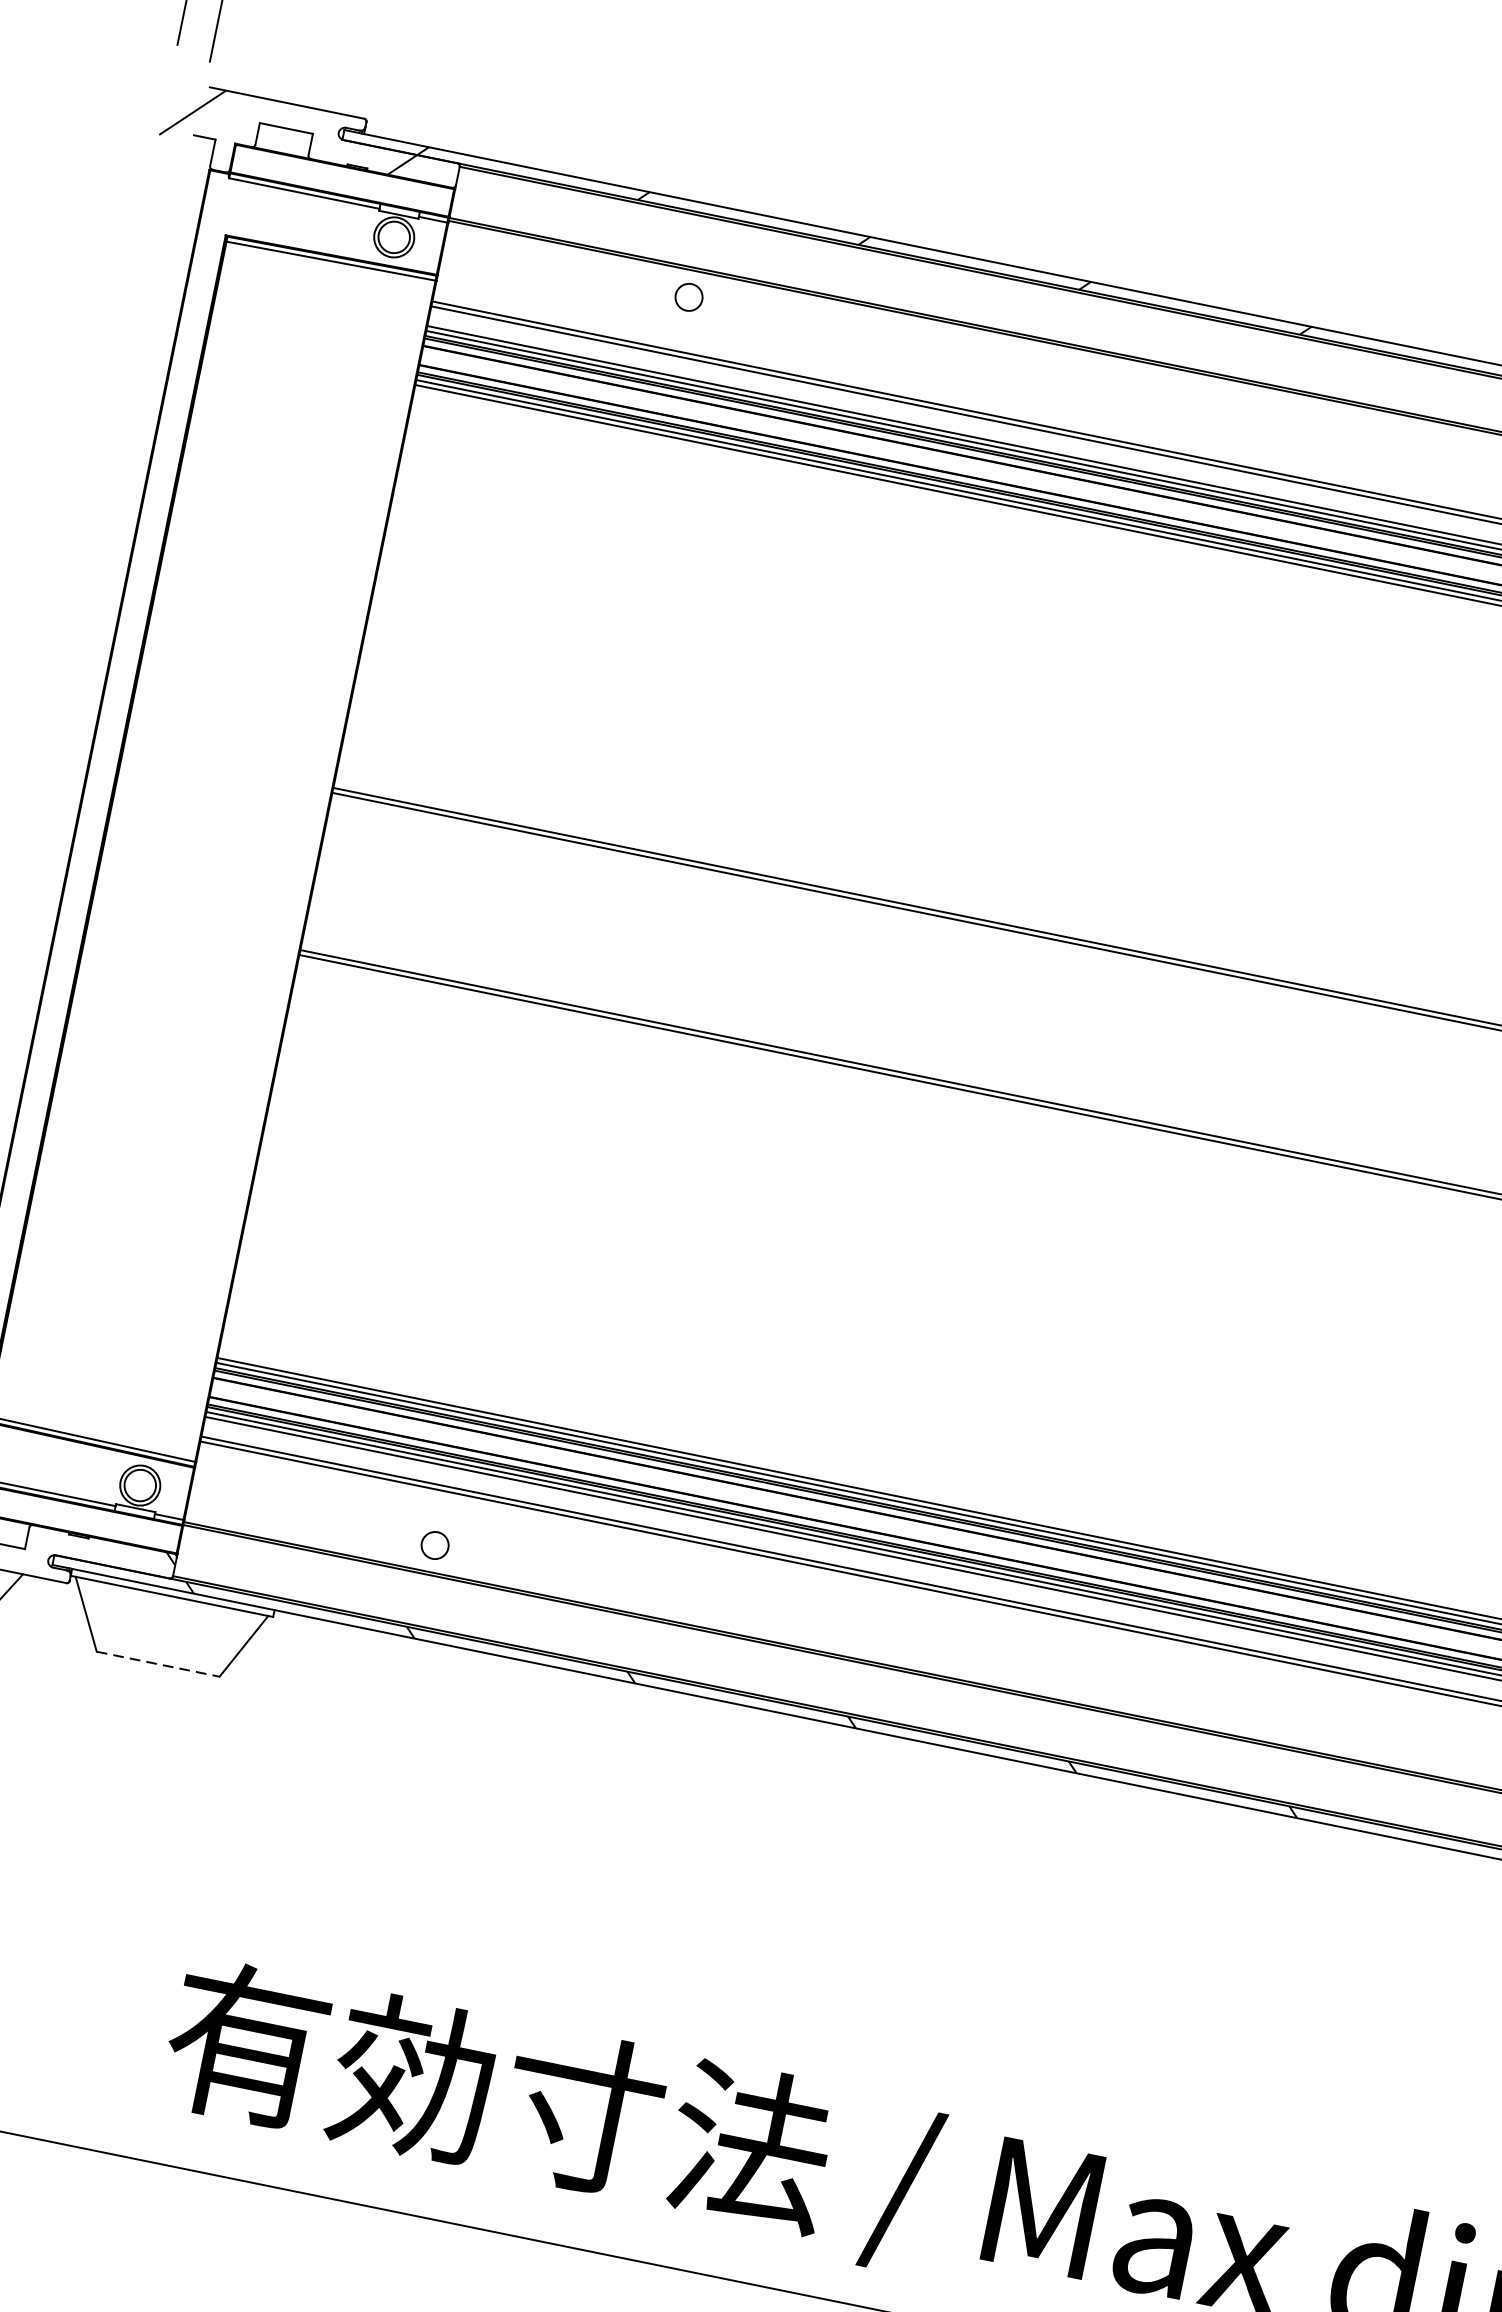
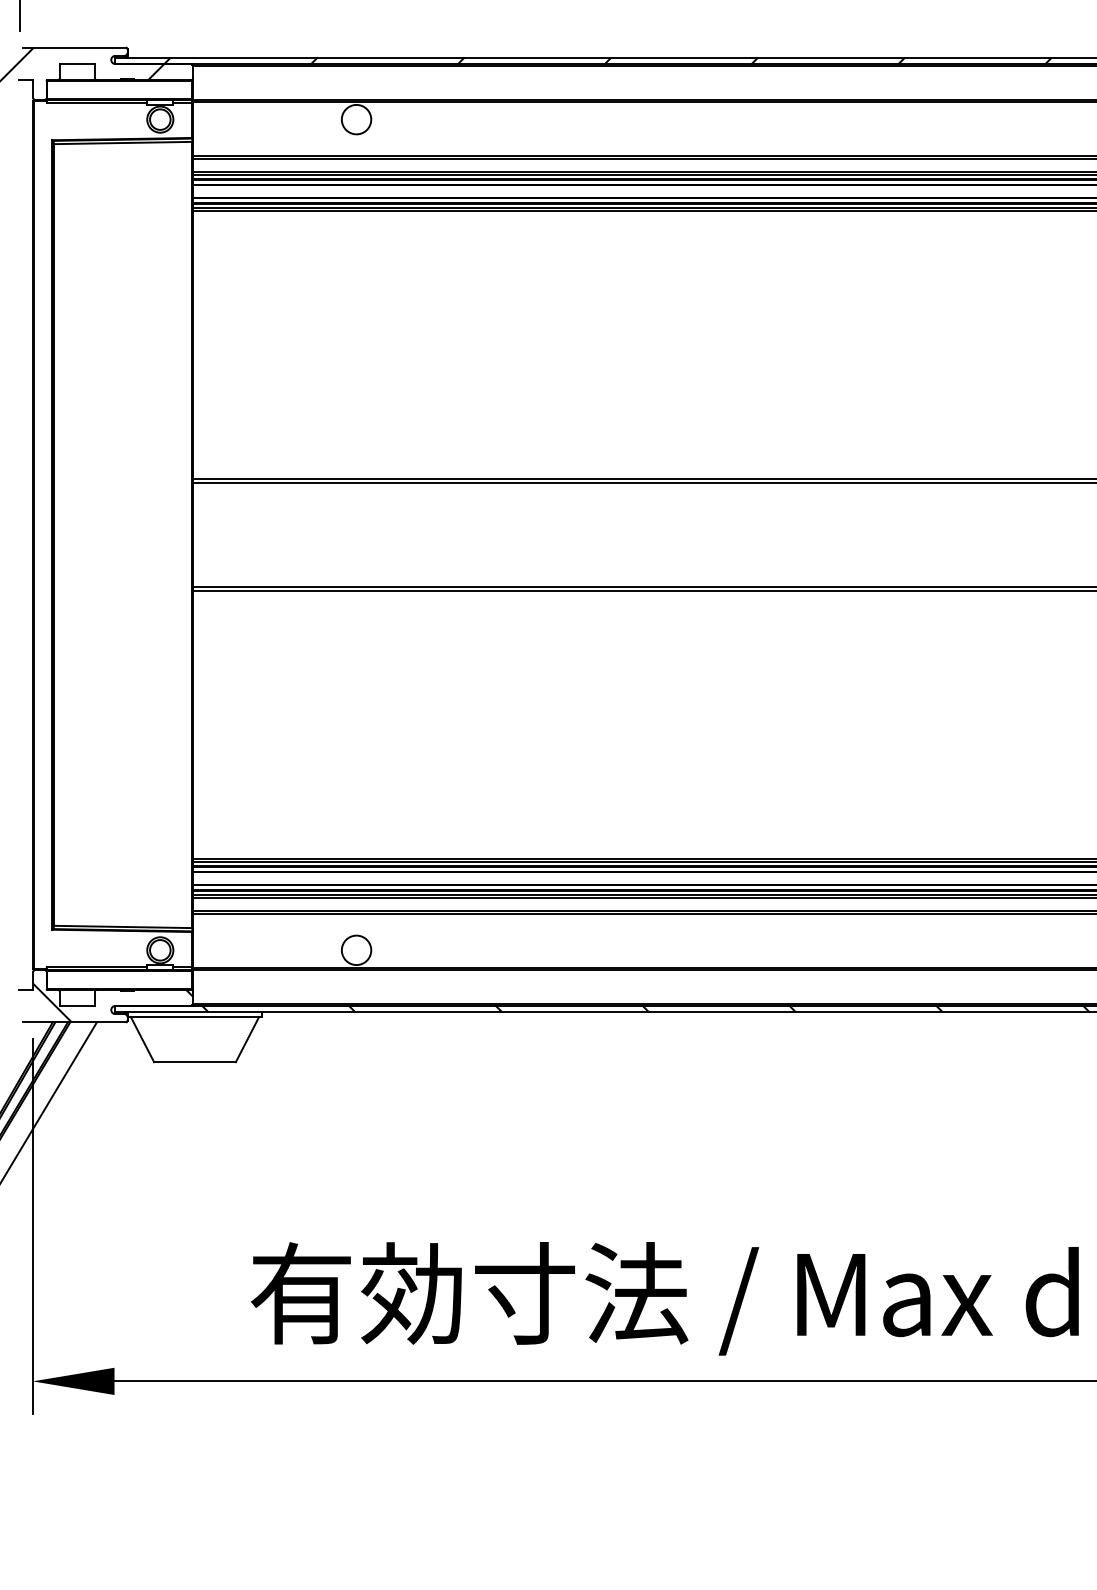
circle: (689, 297) -> (356, 119), size x1.67
circle: (434, 1545) -> (356, 950), size x1.67
line: (158, 1664) -> (195, 1062), dashed -> solid

